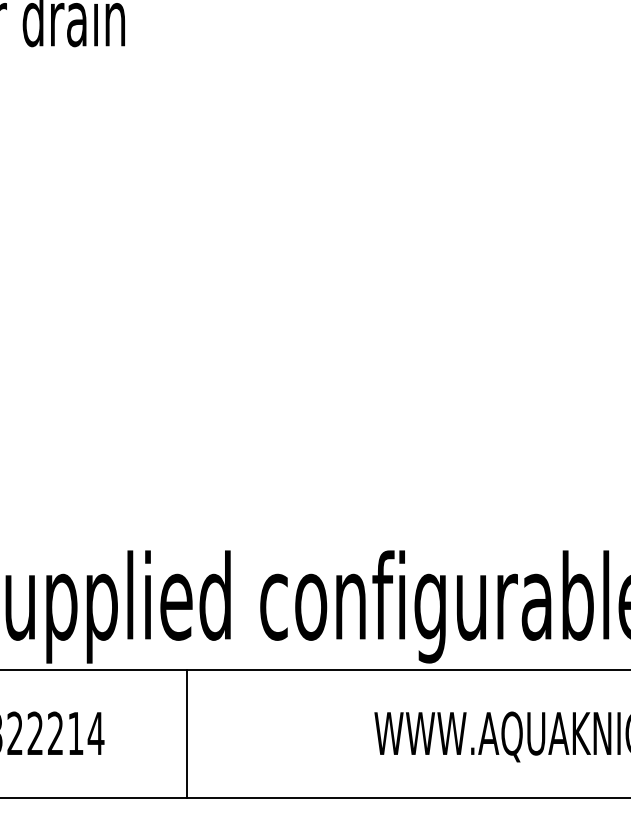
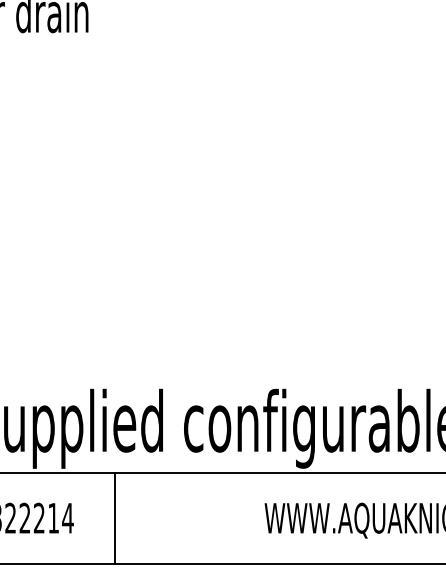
line: (187, 733) -> (115, 518), moved

